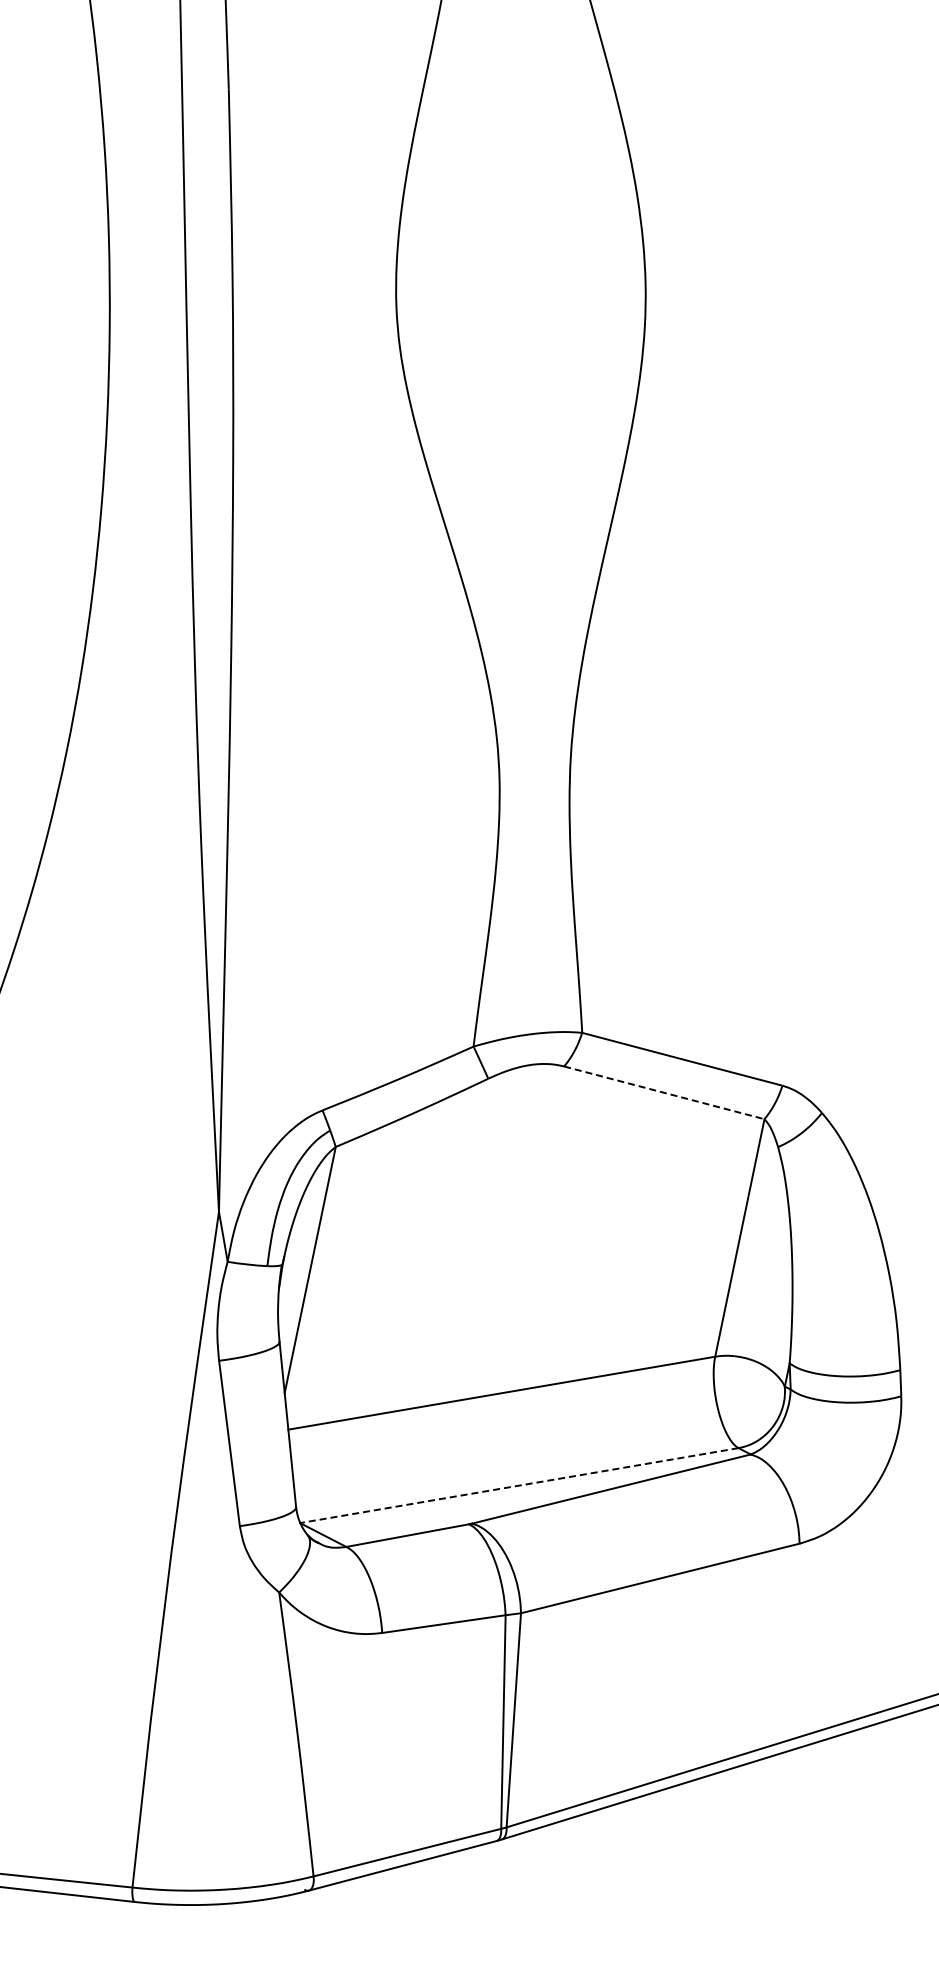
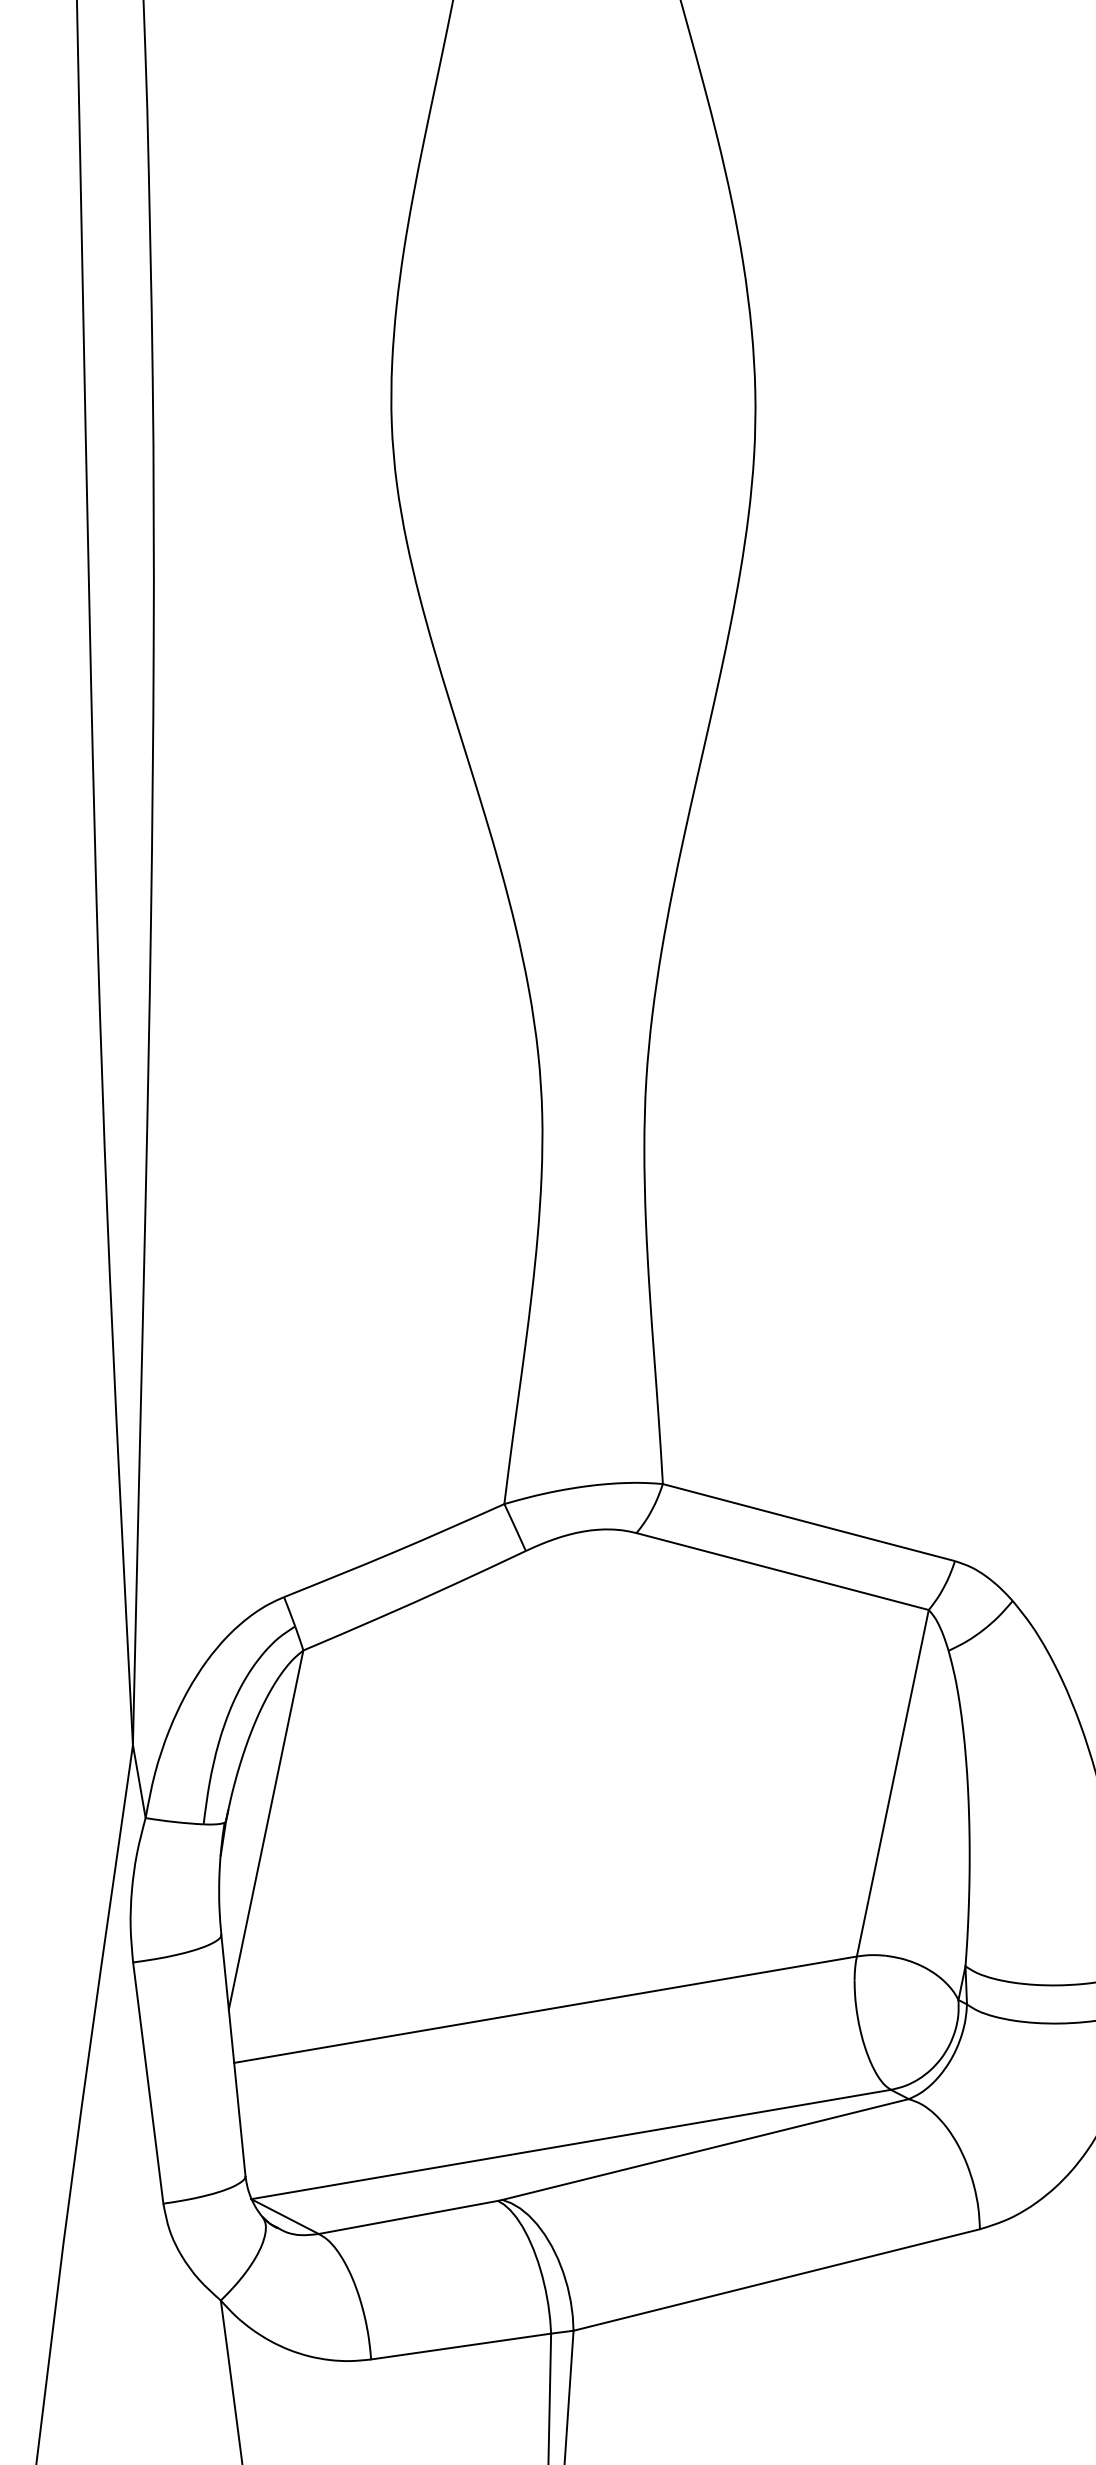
line: (664, 1092) -> (782, 1571), dashed -> solid
line: (518, 1485) -> (569, 2144), dashed -> solid

